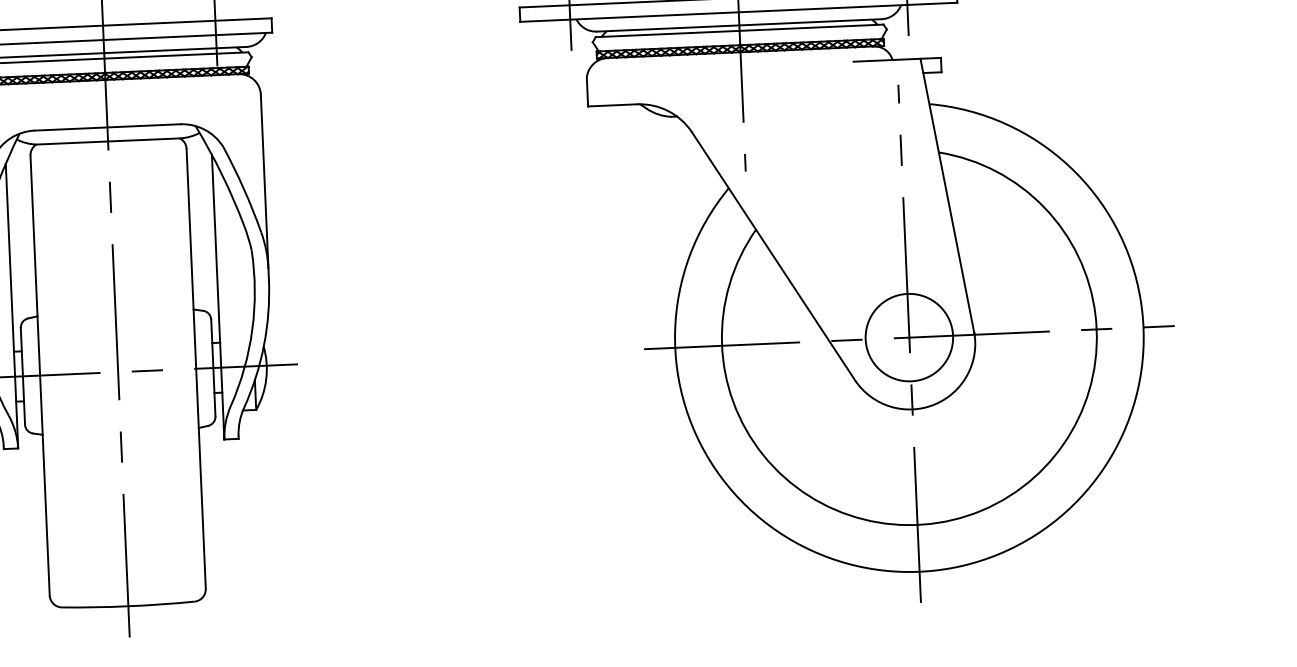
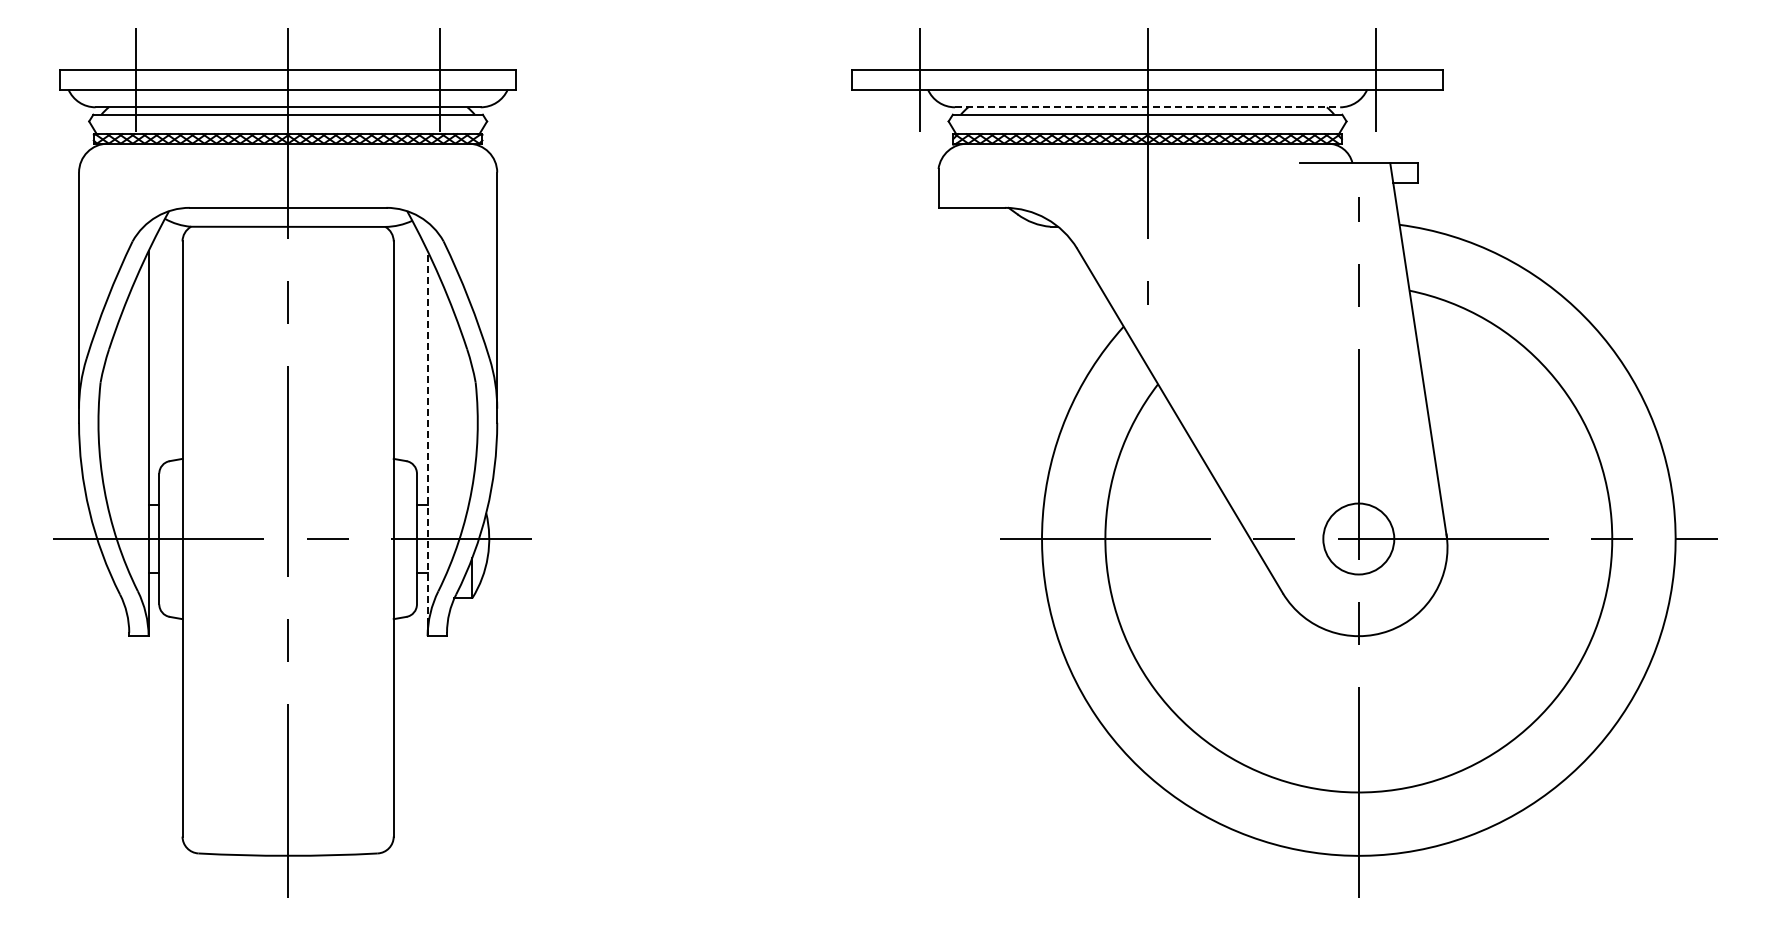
line: (739, 25) -> (1147, 107), solid -> dashed
line: (218, 297) -> (427, 443), solid -> dashed
circle: (909, 337) -> (1358, 538), size x0.6

